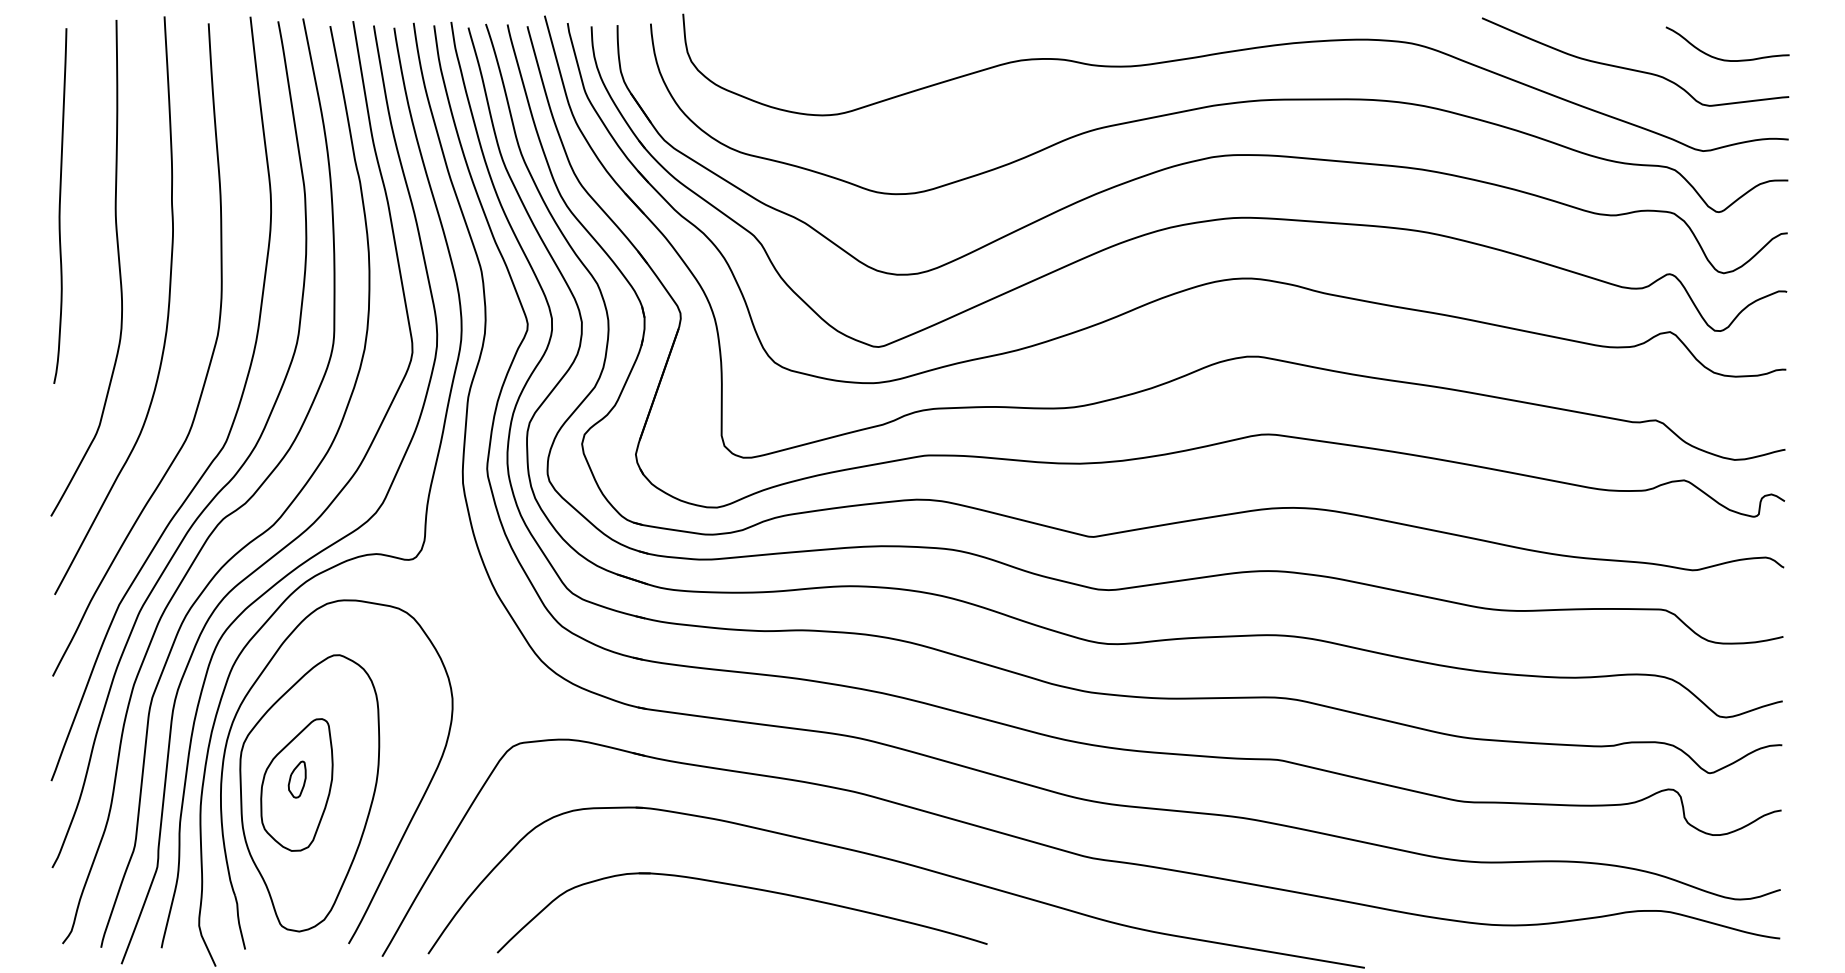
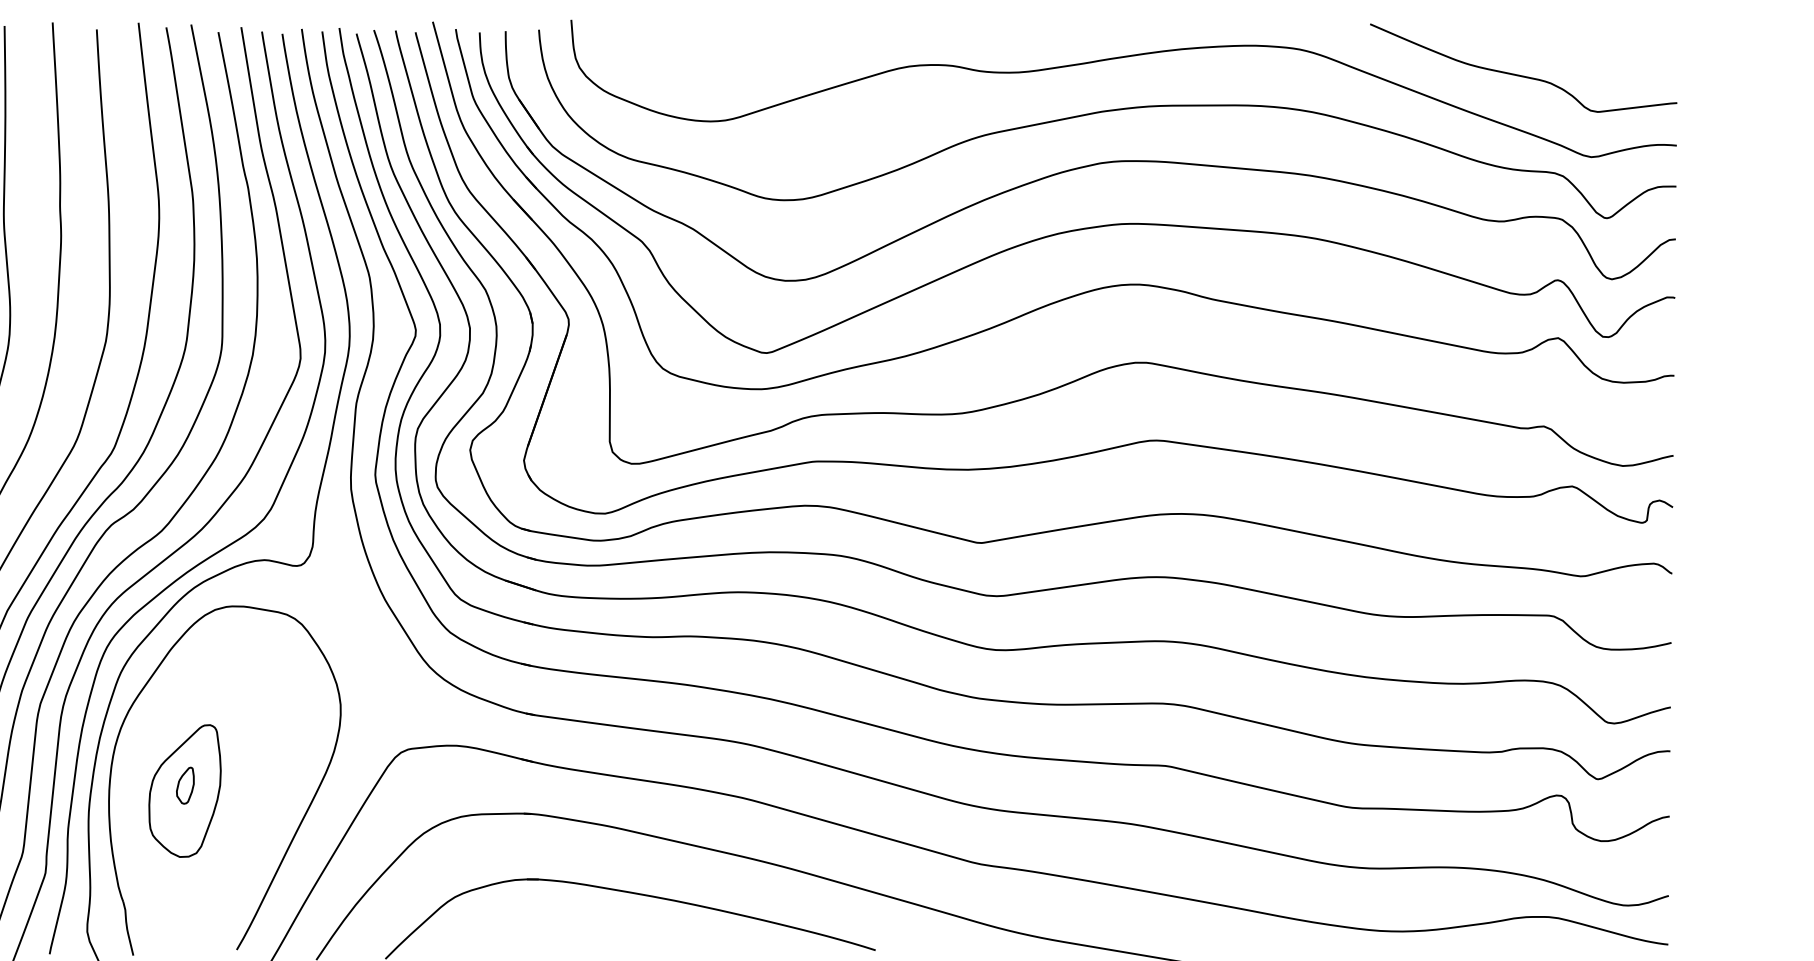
curve: (1727, 59) -> (1615, 65), removed
part: (309, 793) -> (197, 799), removed

